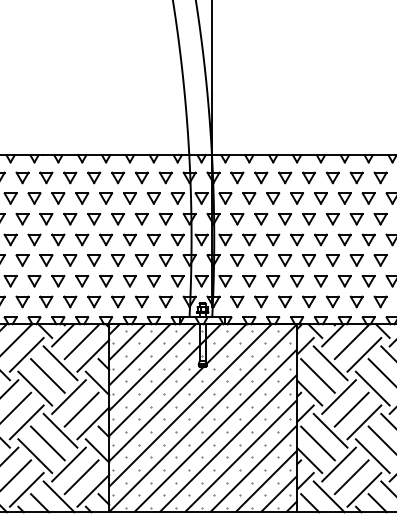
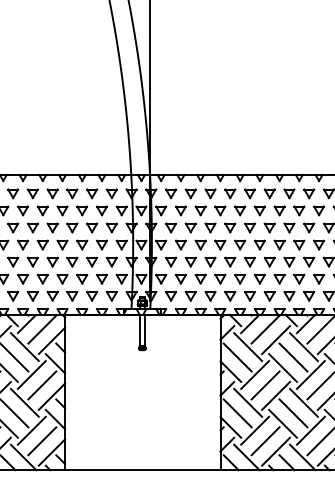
hatch: (202, 418) -> (142, 392), removed

